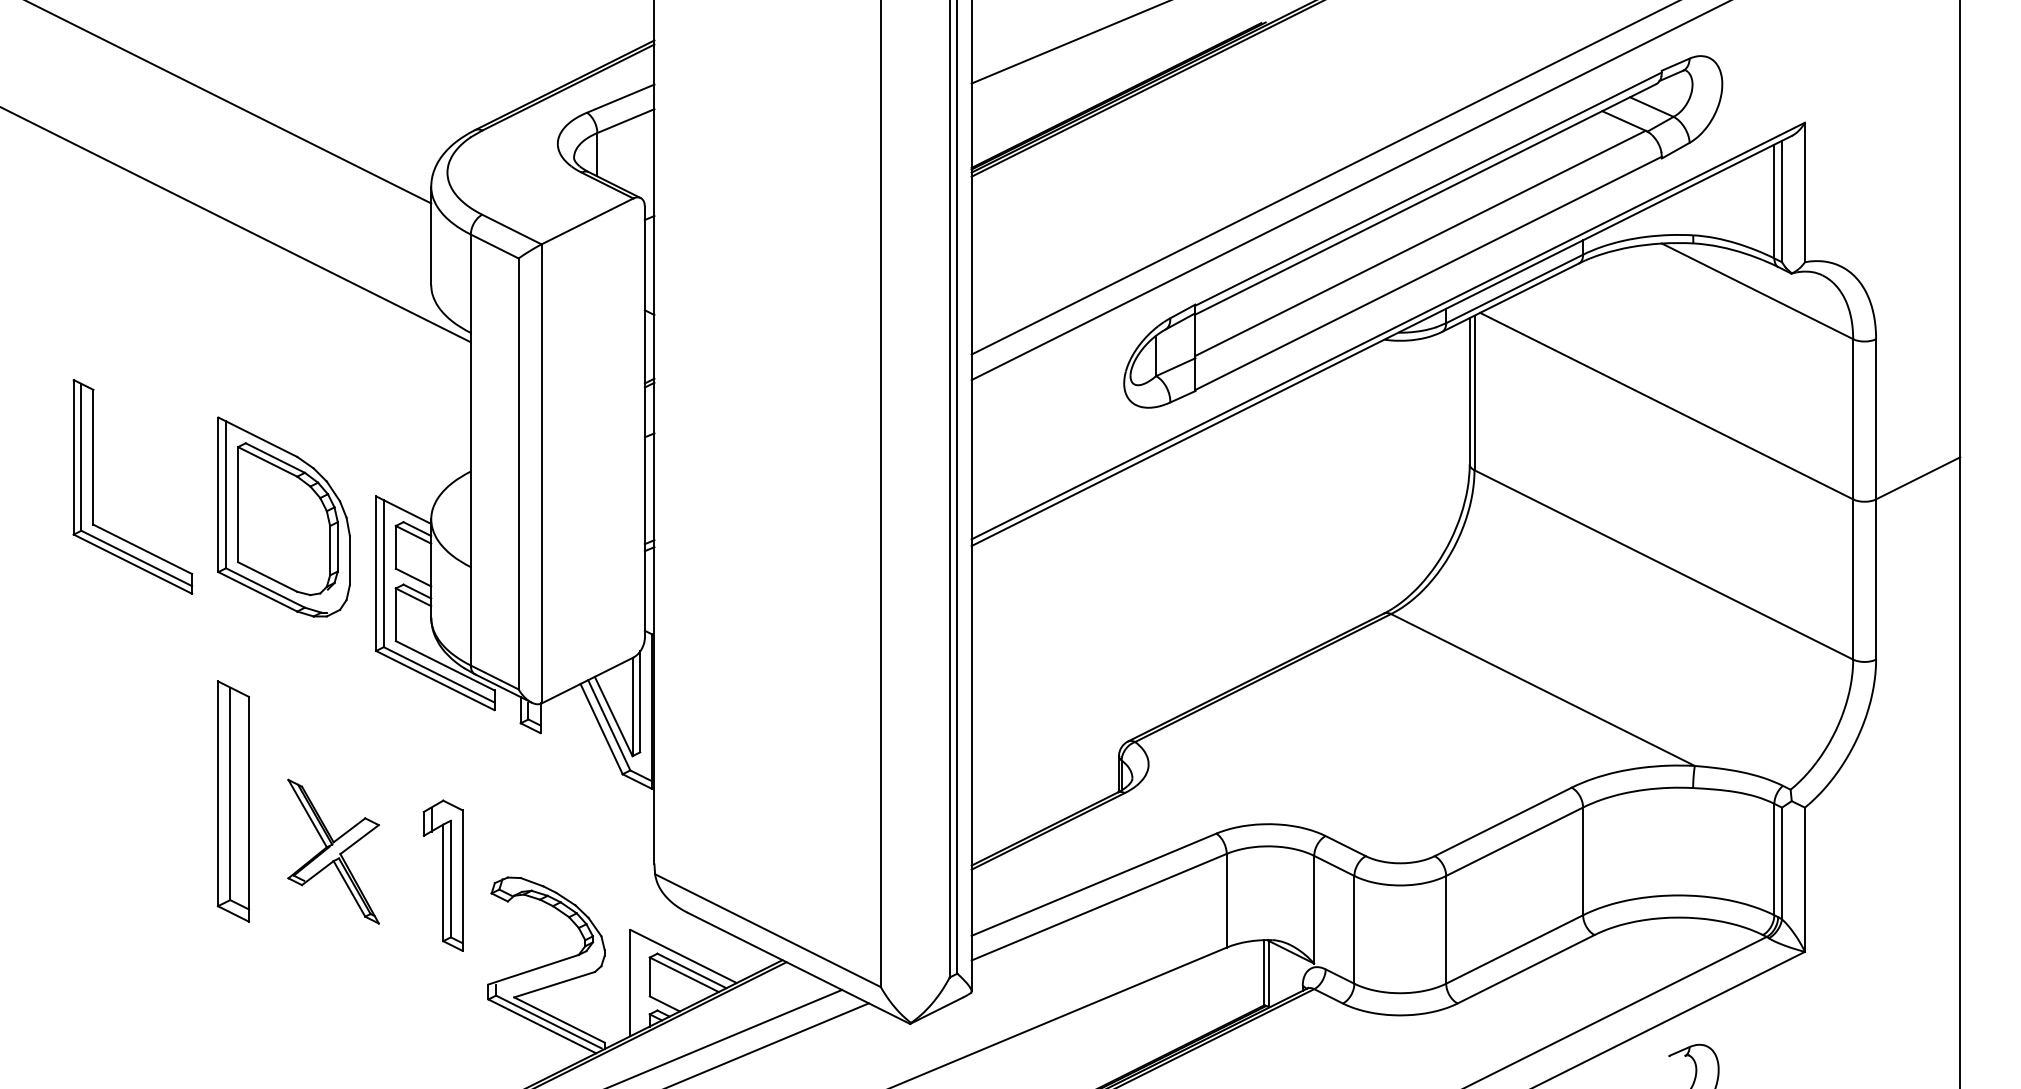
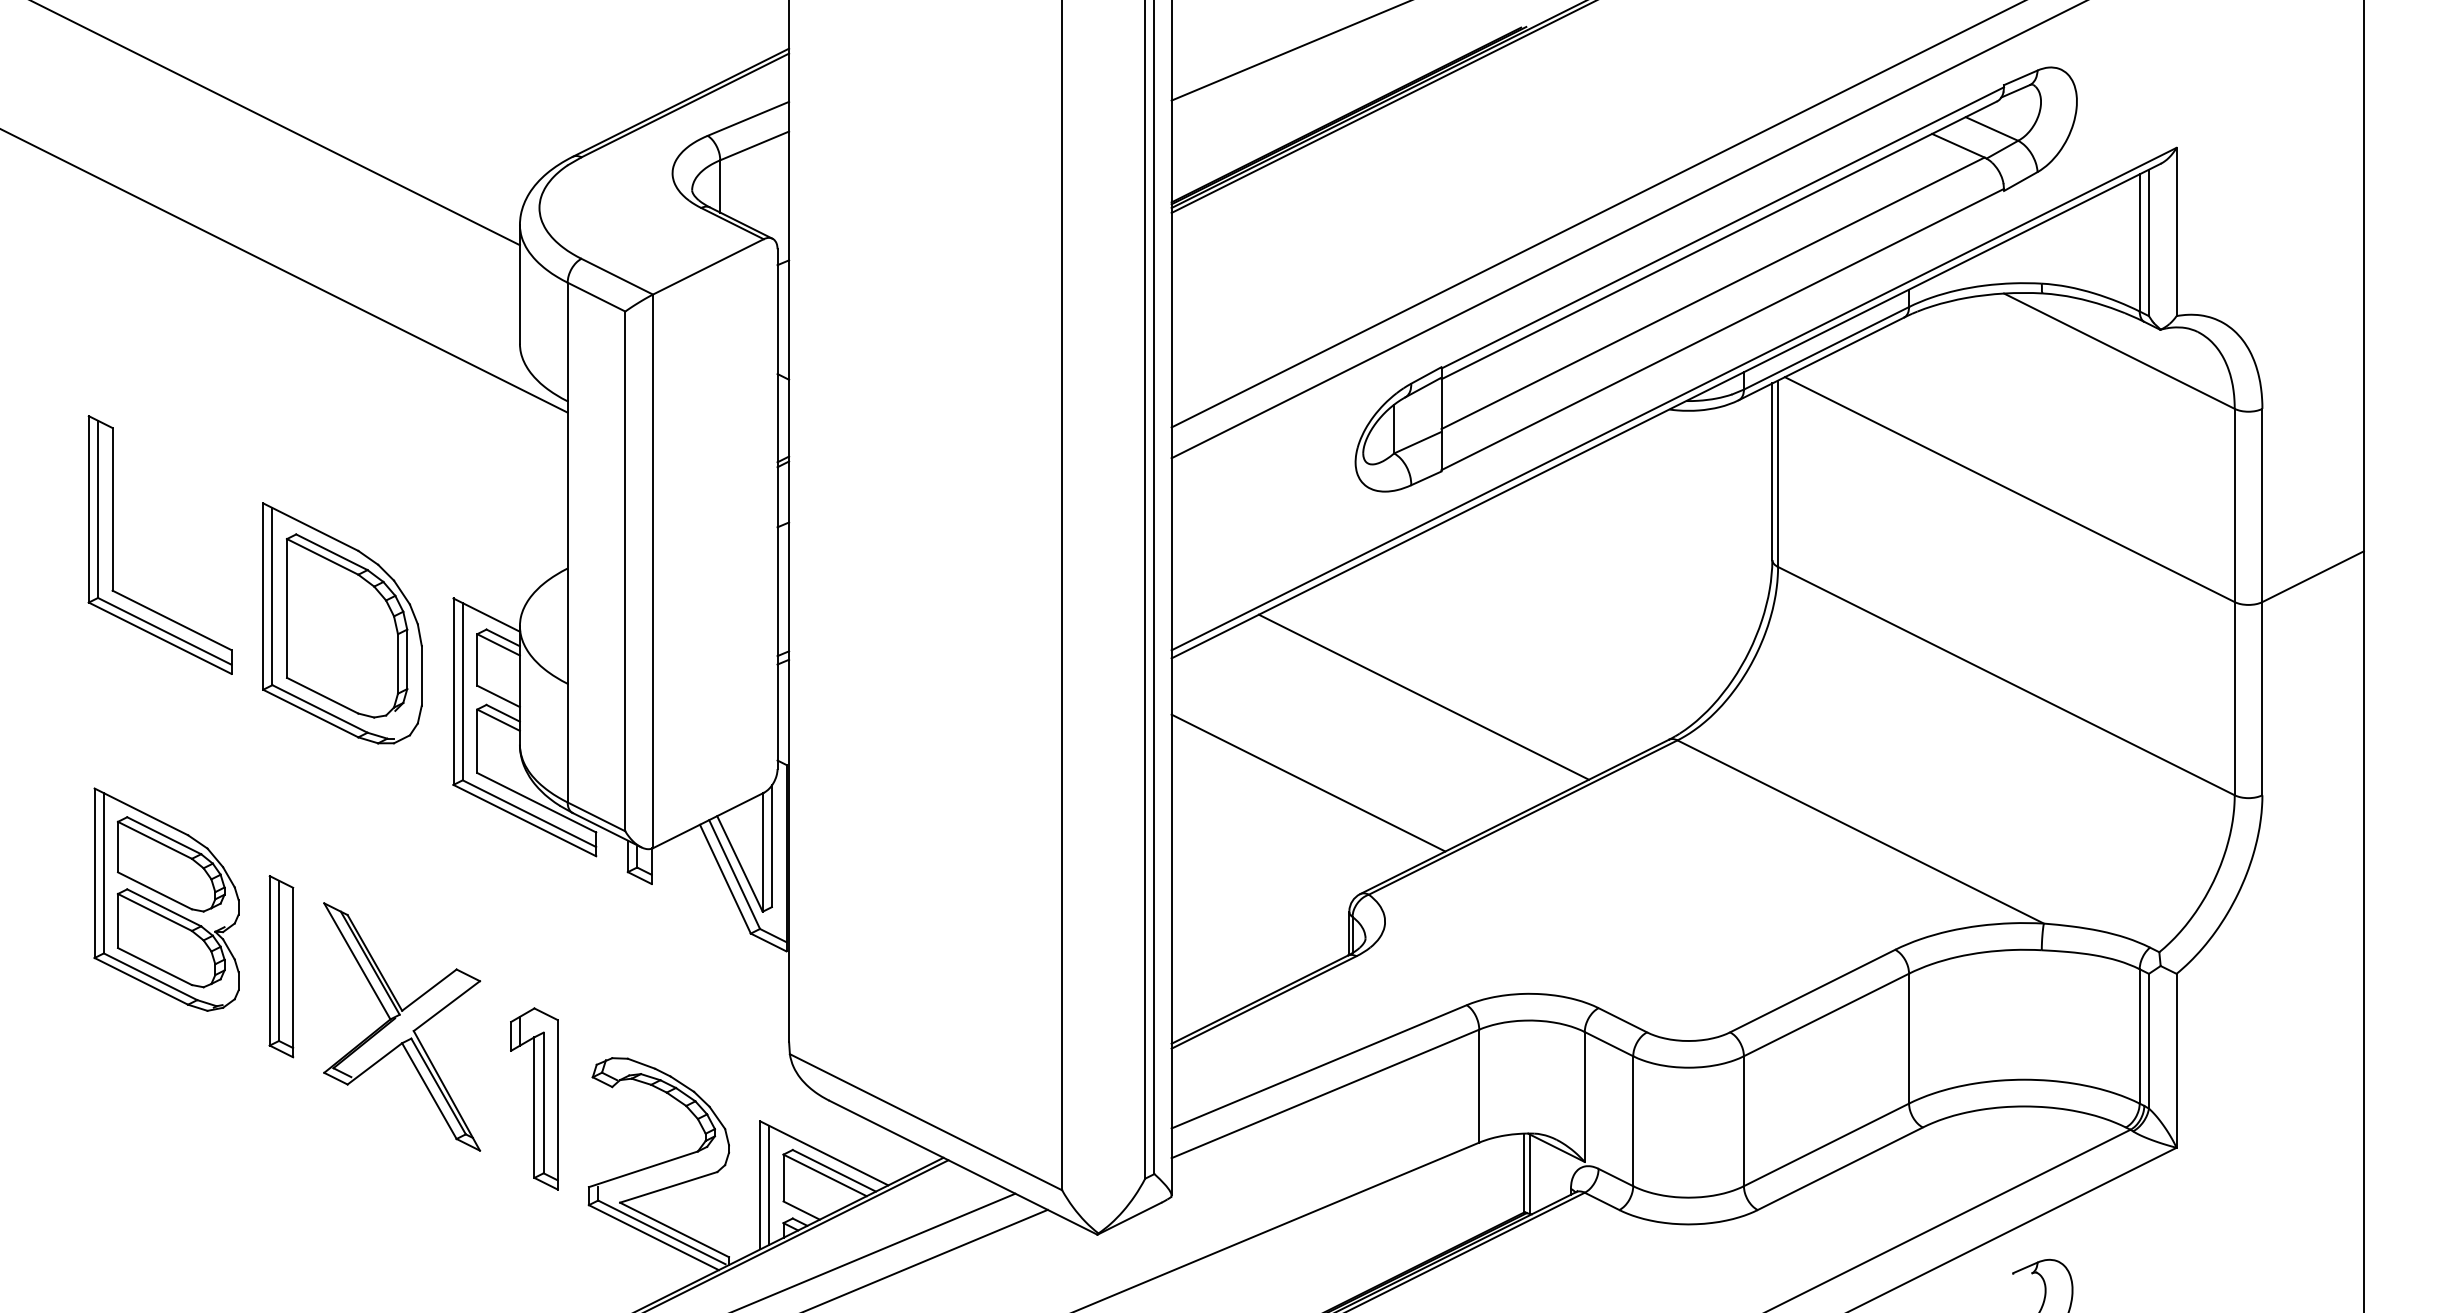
part: (94, 486) -> (113, 544), moved
line: (1180, 577) -> (1423, 696), added
line: (1085, 648) -> (1308, 782), added
part: (138, 745) -> (166, 899), added
part: (233, 801) -> (281, 966), size x0.62
part: (333, 851) -> (402, 1026), size x1.43
part: (443, 875) -> (534, 1098), moved
line: (638, 982) -> (769, 1184), added

